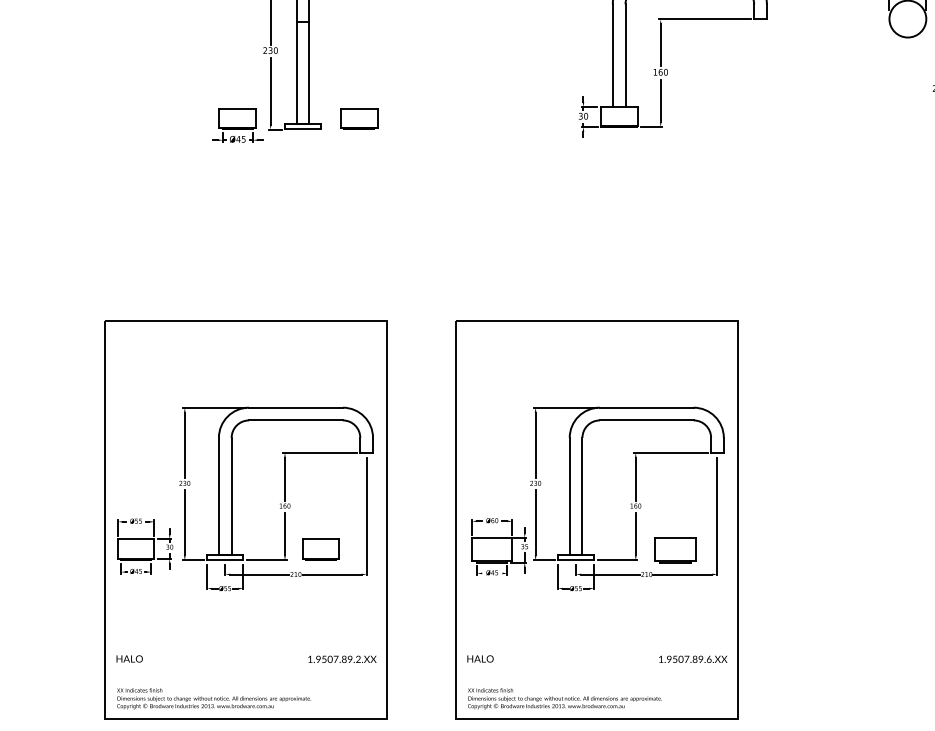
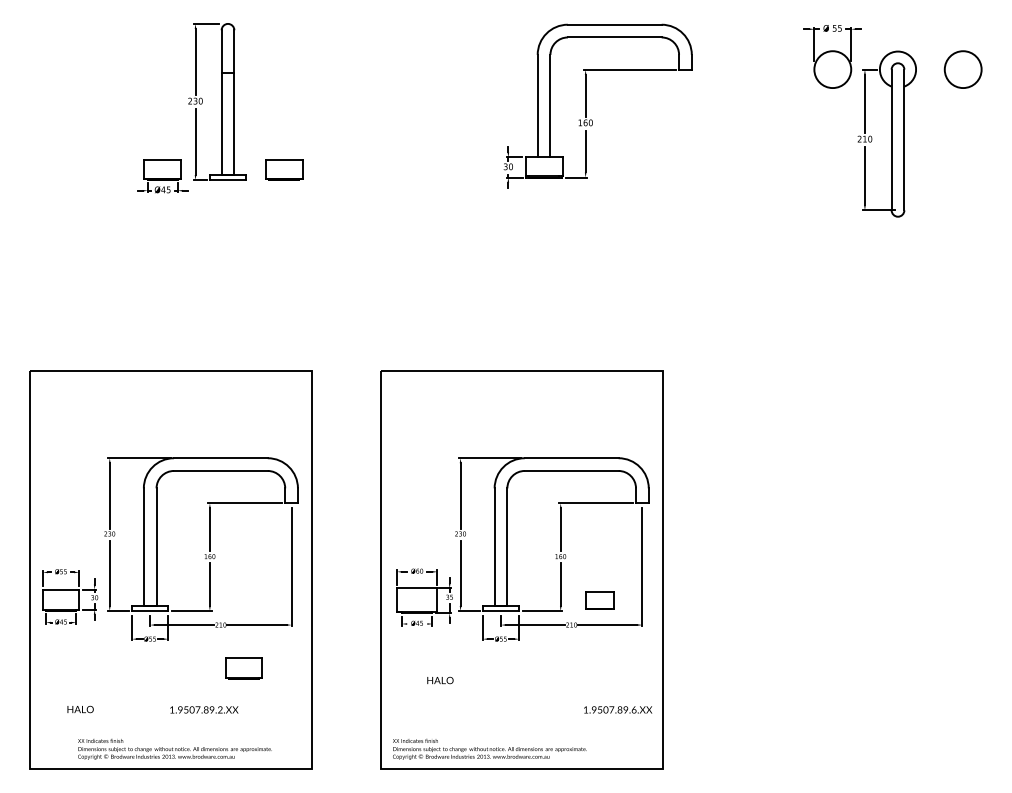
part: (320, 549) -> (243, 668), moved
part: (674, 549) -> (599, 600), size x0.7
text: (129, 658) -> (80, 709), moved
text: (342, 658) -> (204, 709), moved
text: (480, 658) -> (440, 680), moved
text: (213, 698) -> (174, 749), moved

